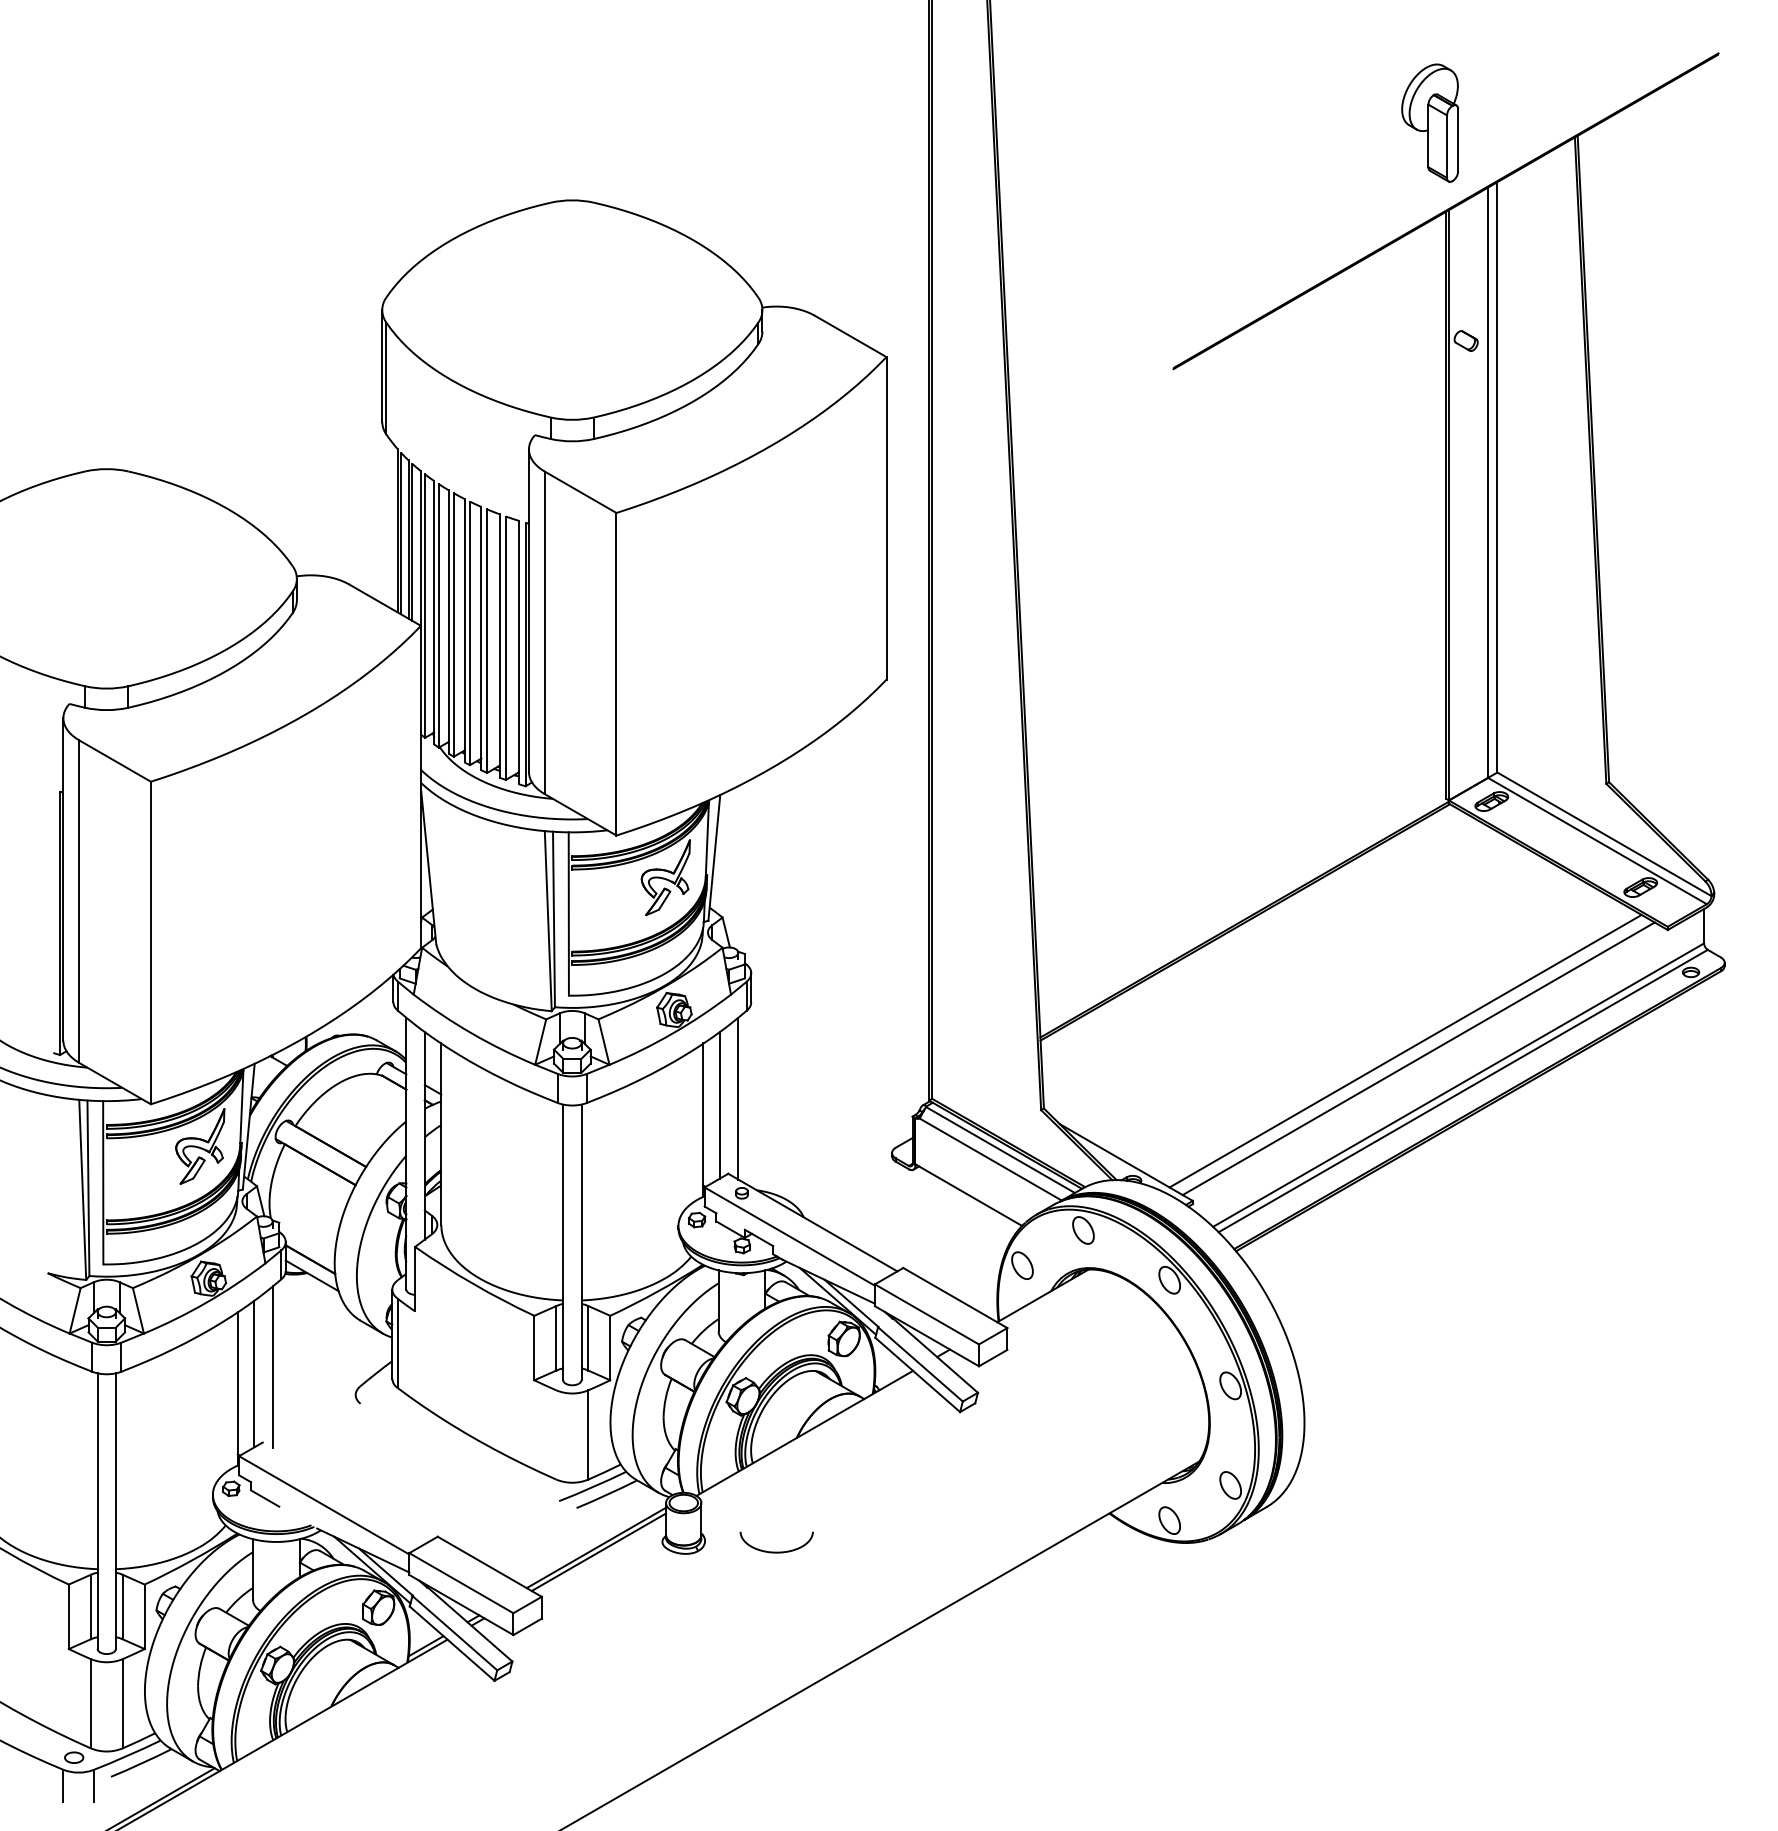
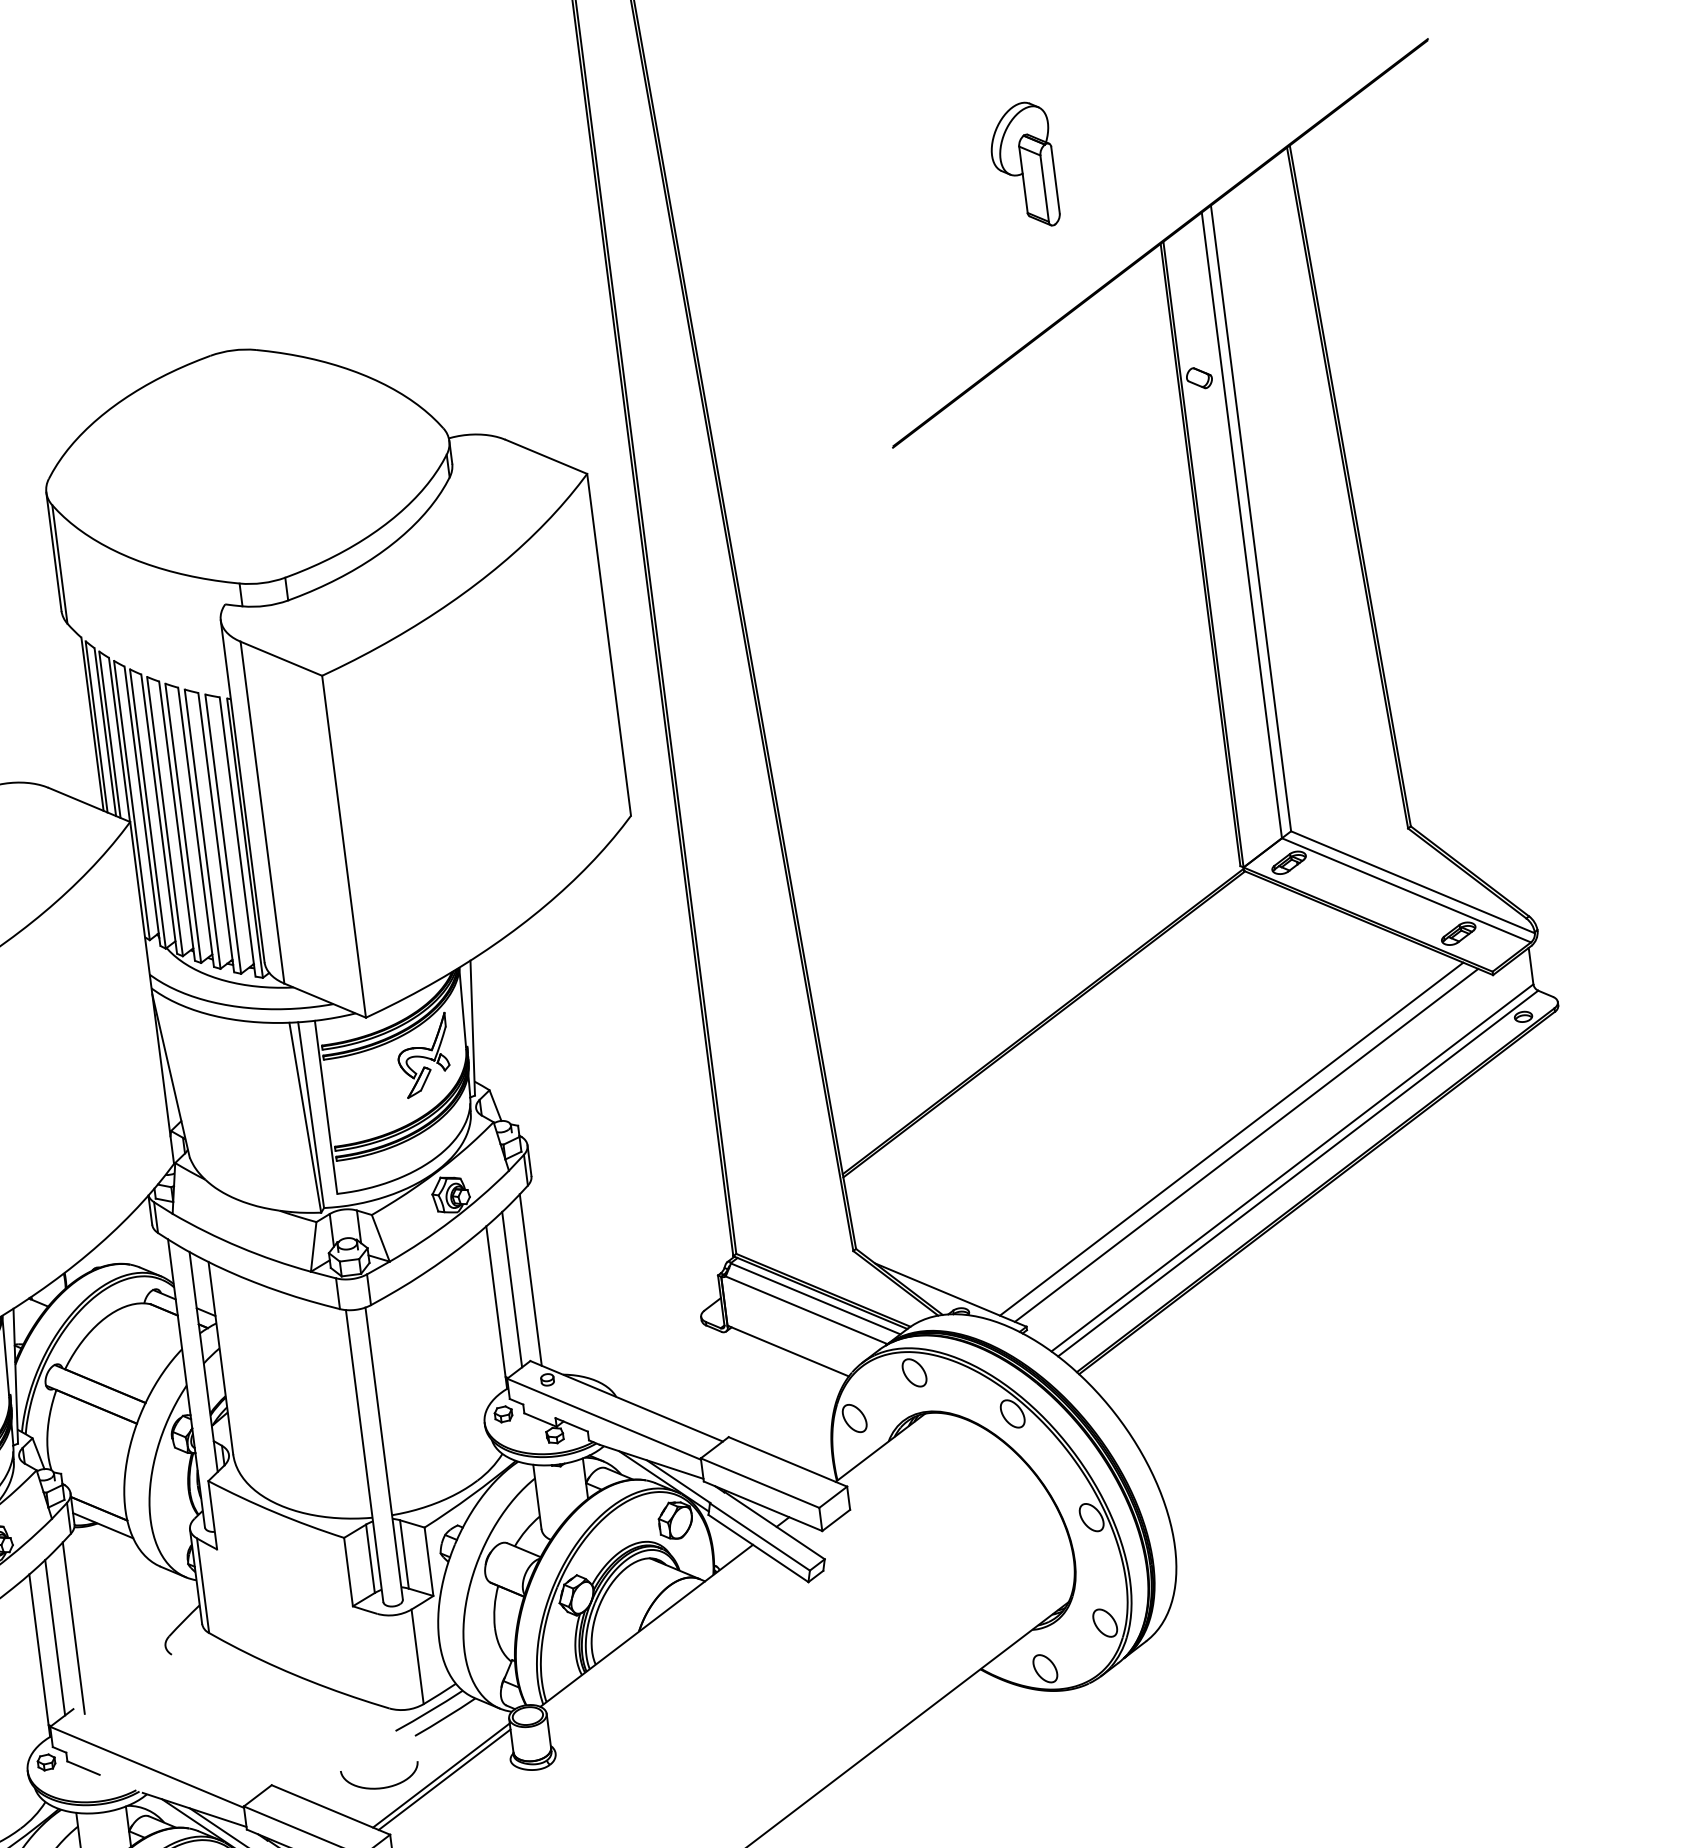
part: (1429, 122) -> (1022, 165), moved
curve: (776, 1551) -> (381, 1787), moved

